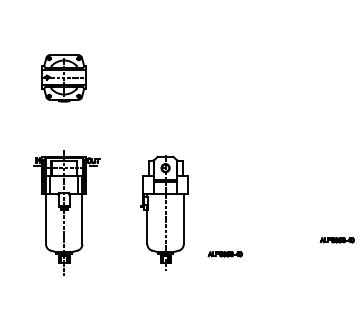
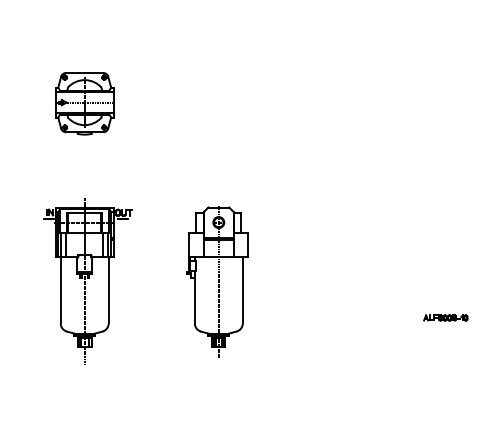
part: (224, 254) -> (296, 336), removed

